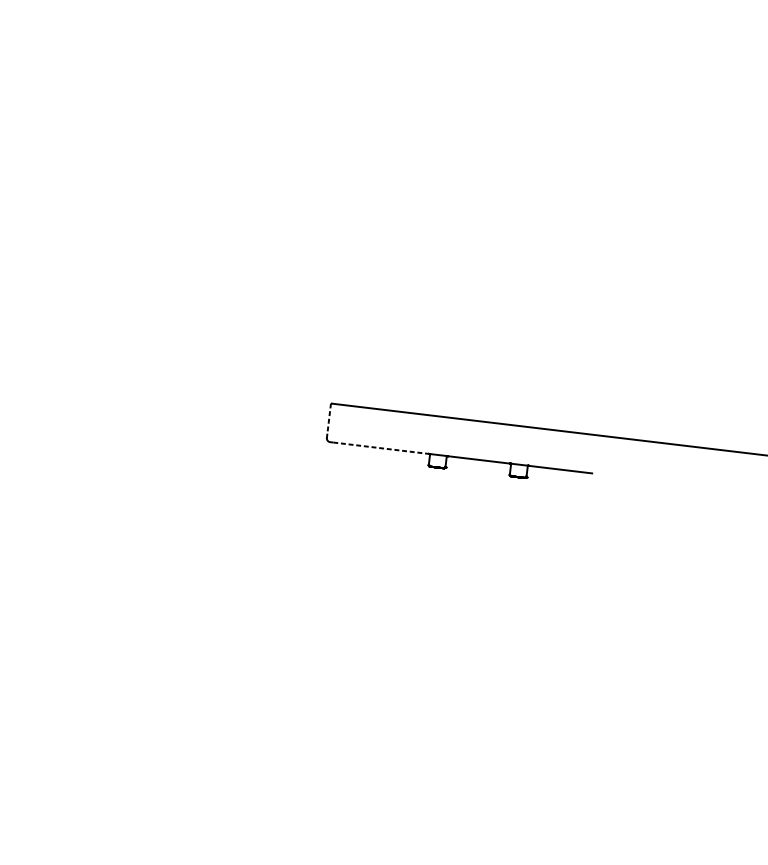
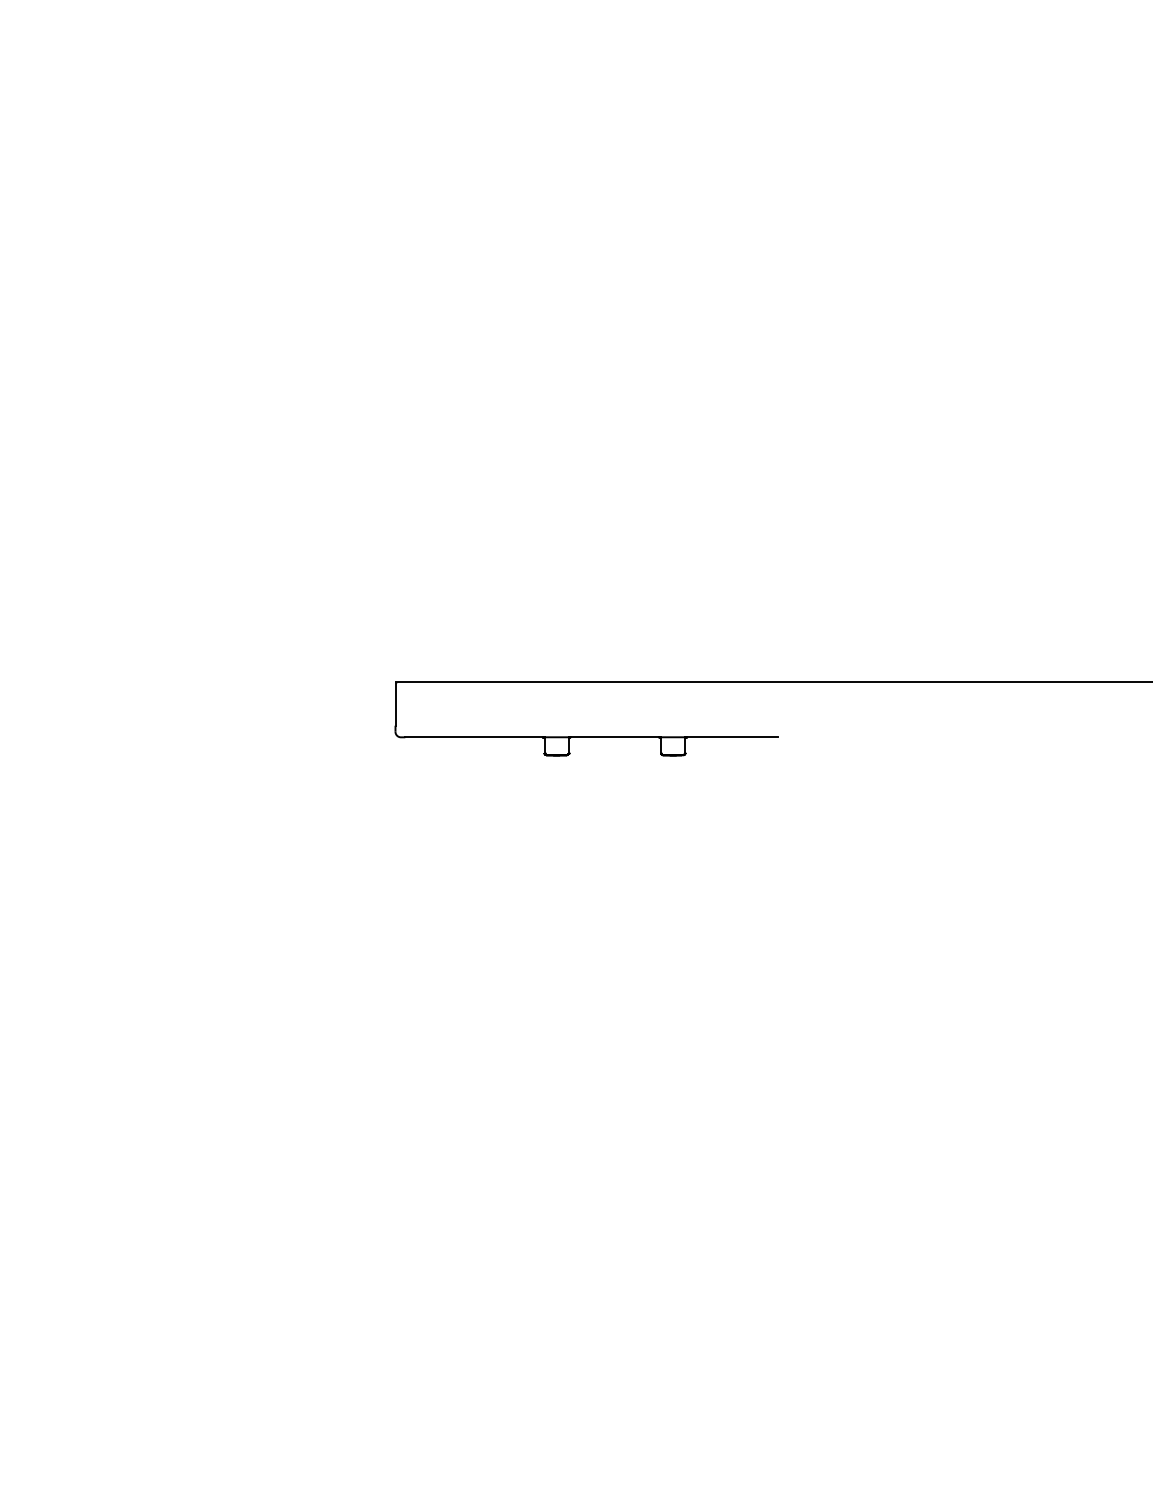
line: (329, 418) -> (395, 704), dashed -> solid
line: (381, 448) -> (474, 737), dashed -> solid

